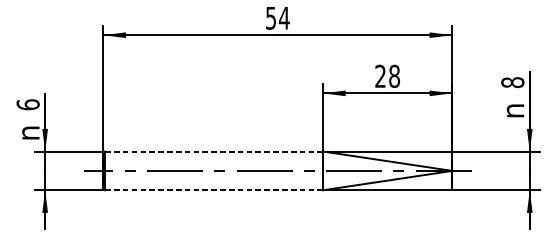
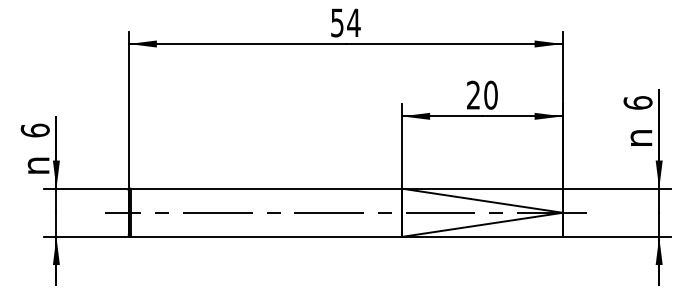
text: (394, 76) -> (490, 95), 28 -> 20
text: (512, 82) -> (637, 102), 8 -> 6
line: (214, 151) -> (266, 188), dashed -> solid
line: (214, 189) -> (266, 236), dashed -> solid

